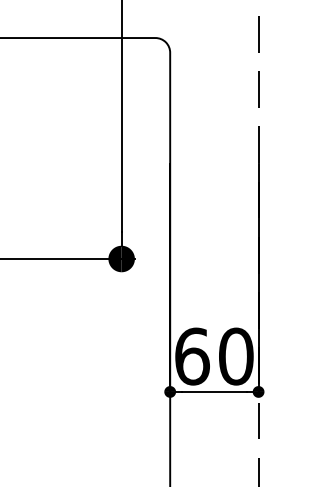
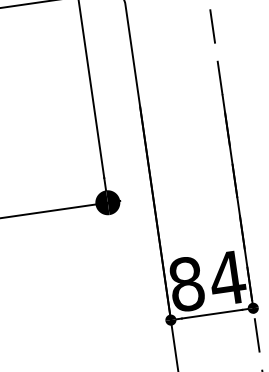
text: (214, 356) -> (207, 281), 60 -> 84

